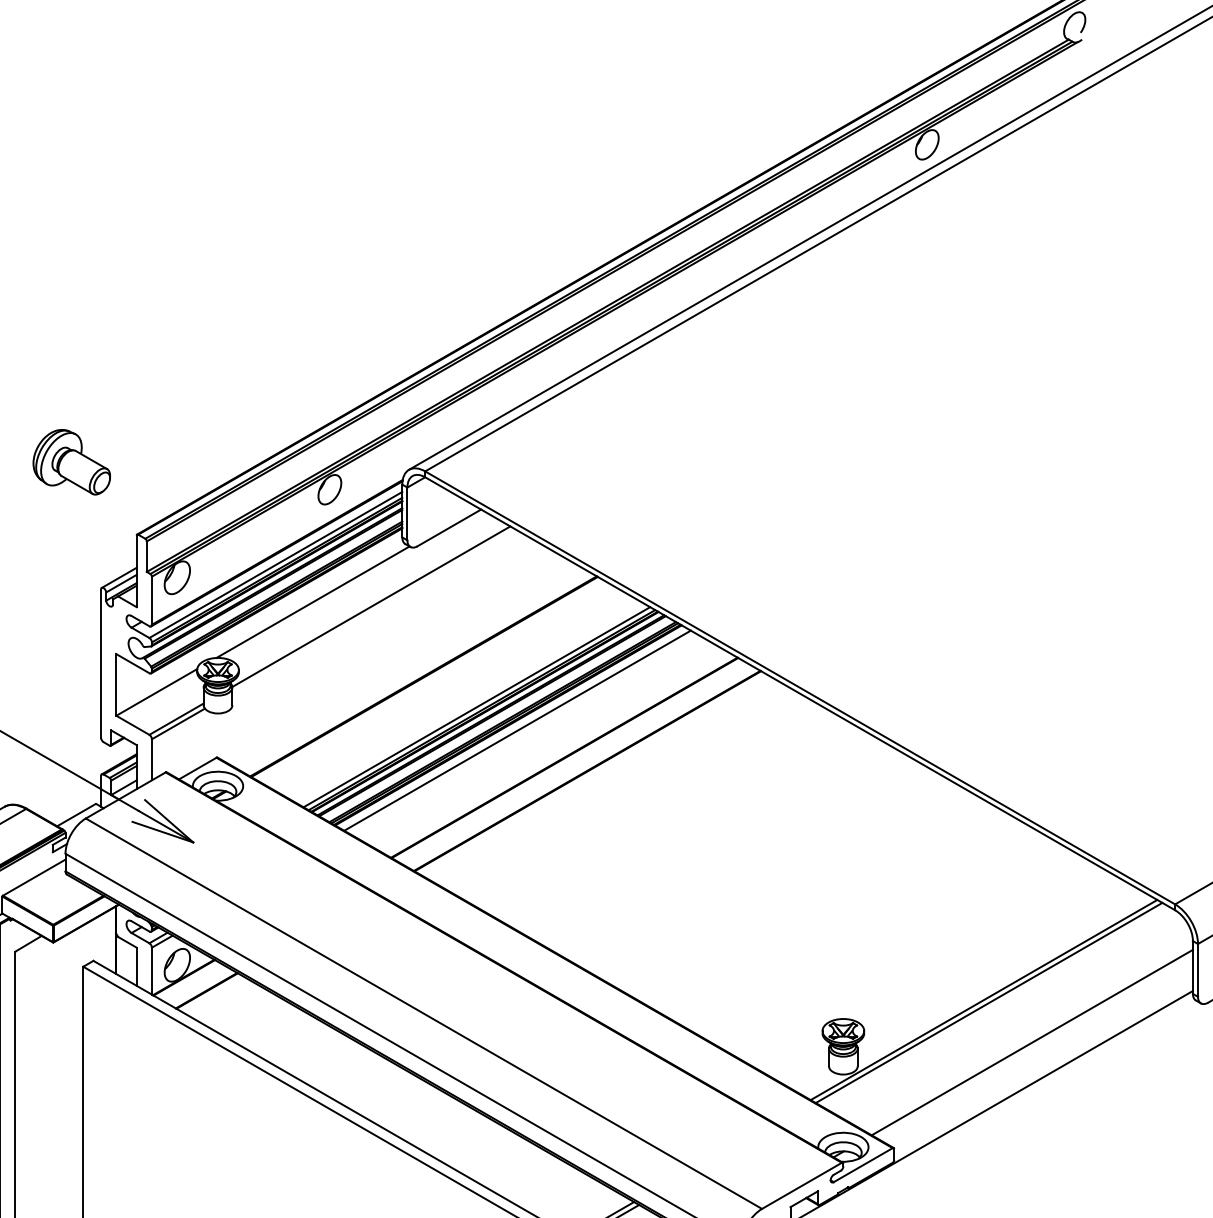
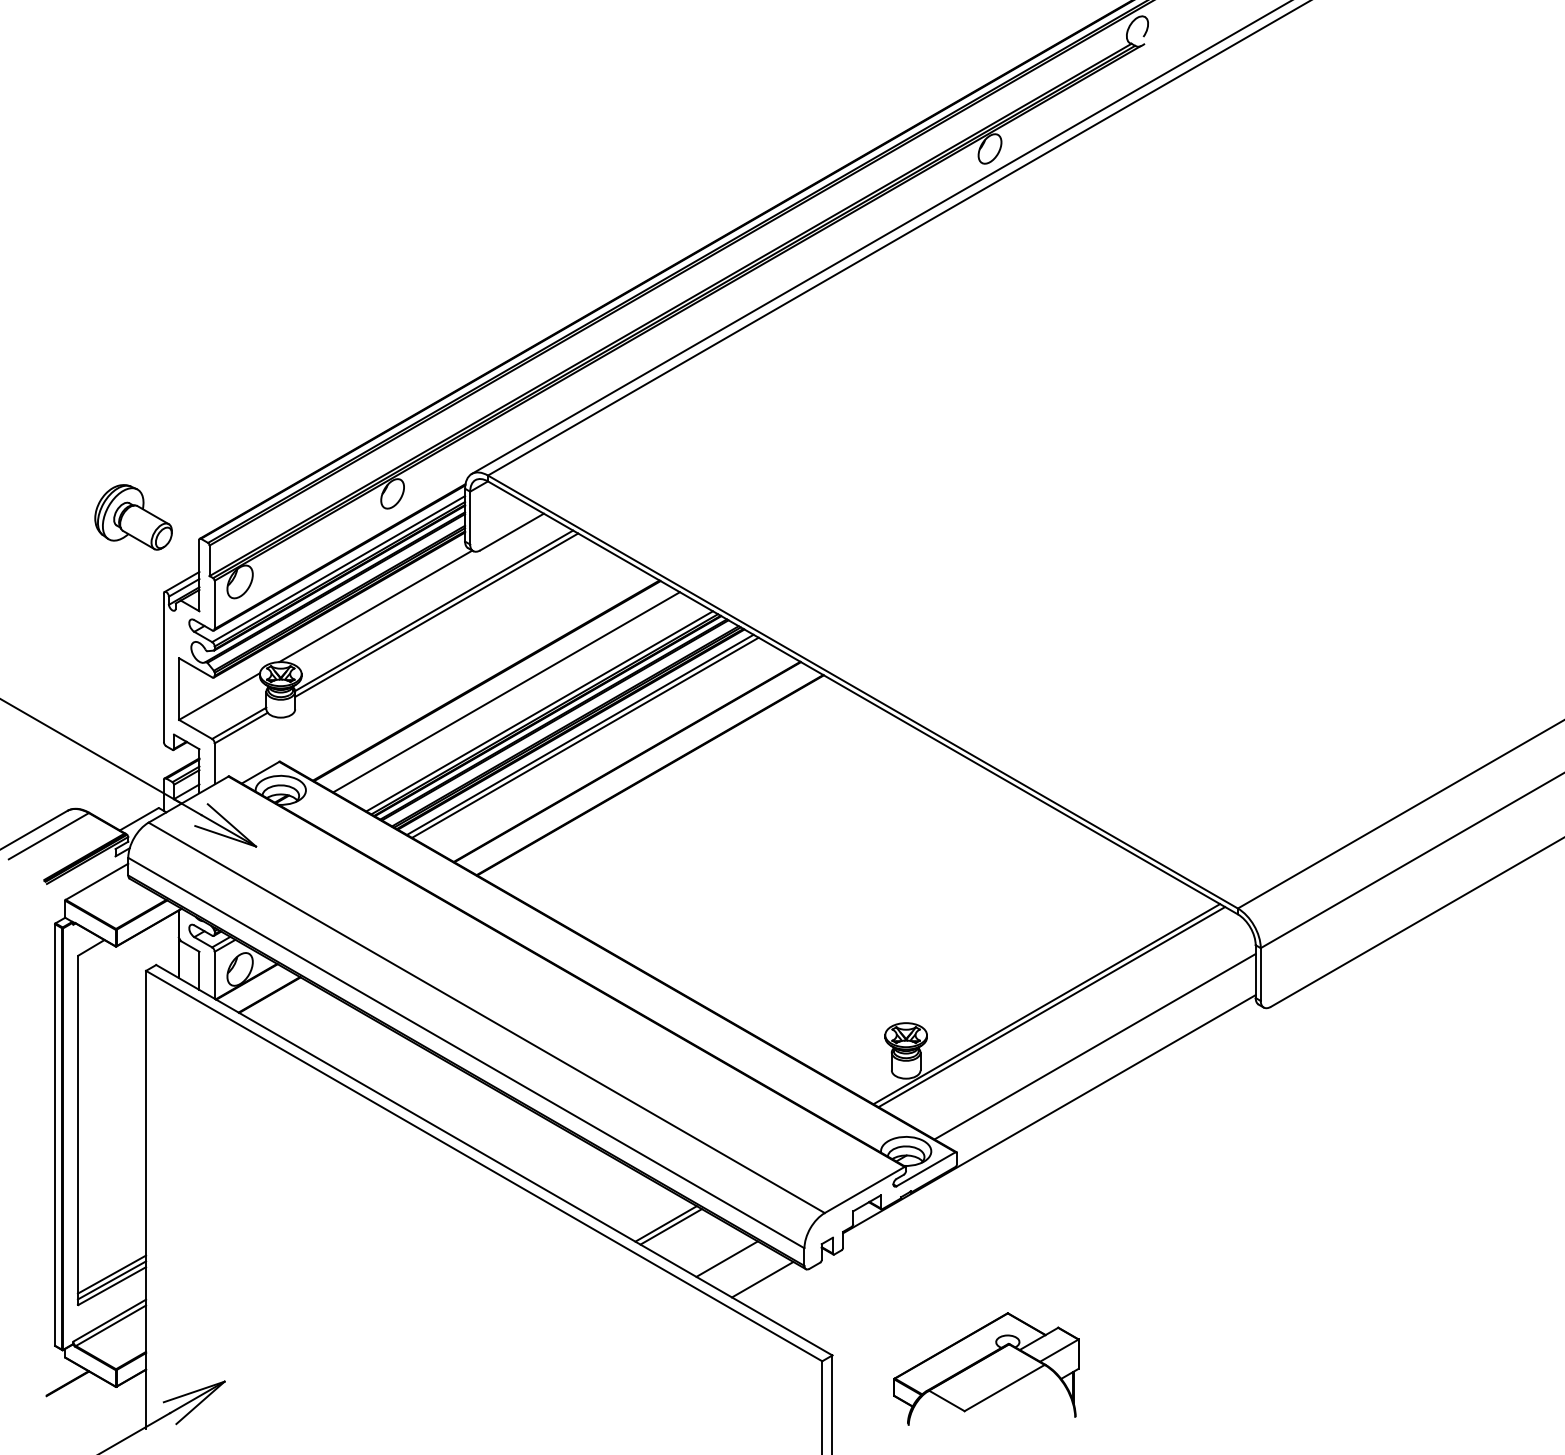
part: (71, 462) -> (133, 517), moved
line: (373, 610) -> (436, 614), added
line: (443, 688) -> (506, 692), added
line: (522, 733) -> (585, 737), added

